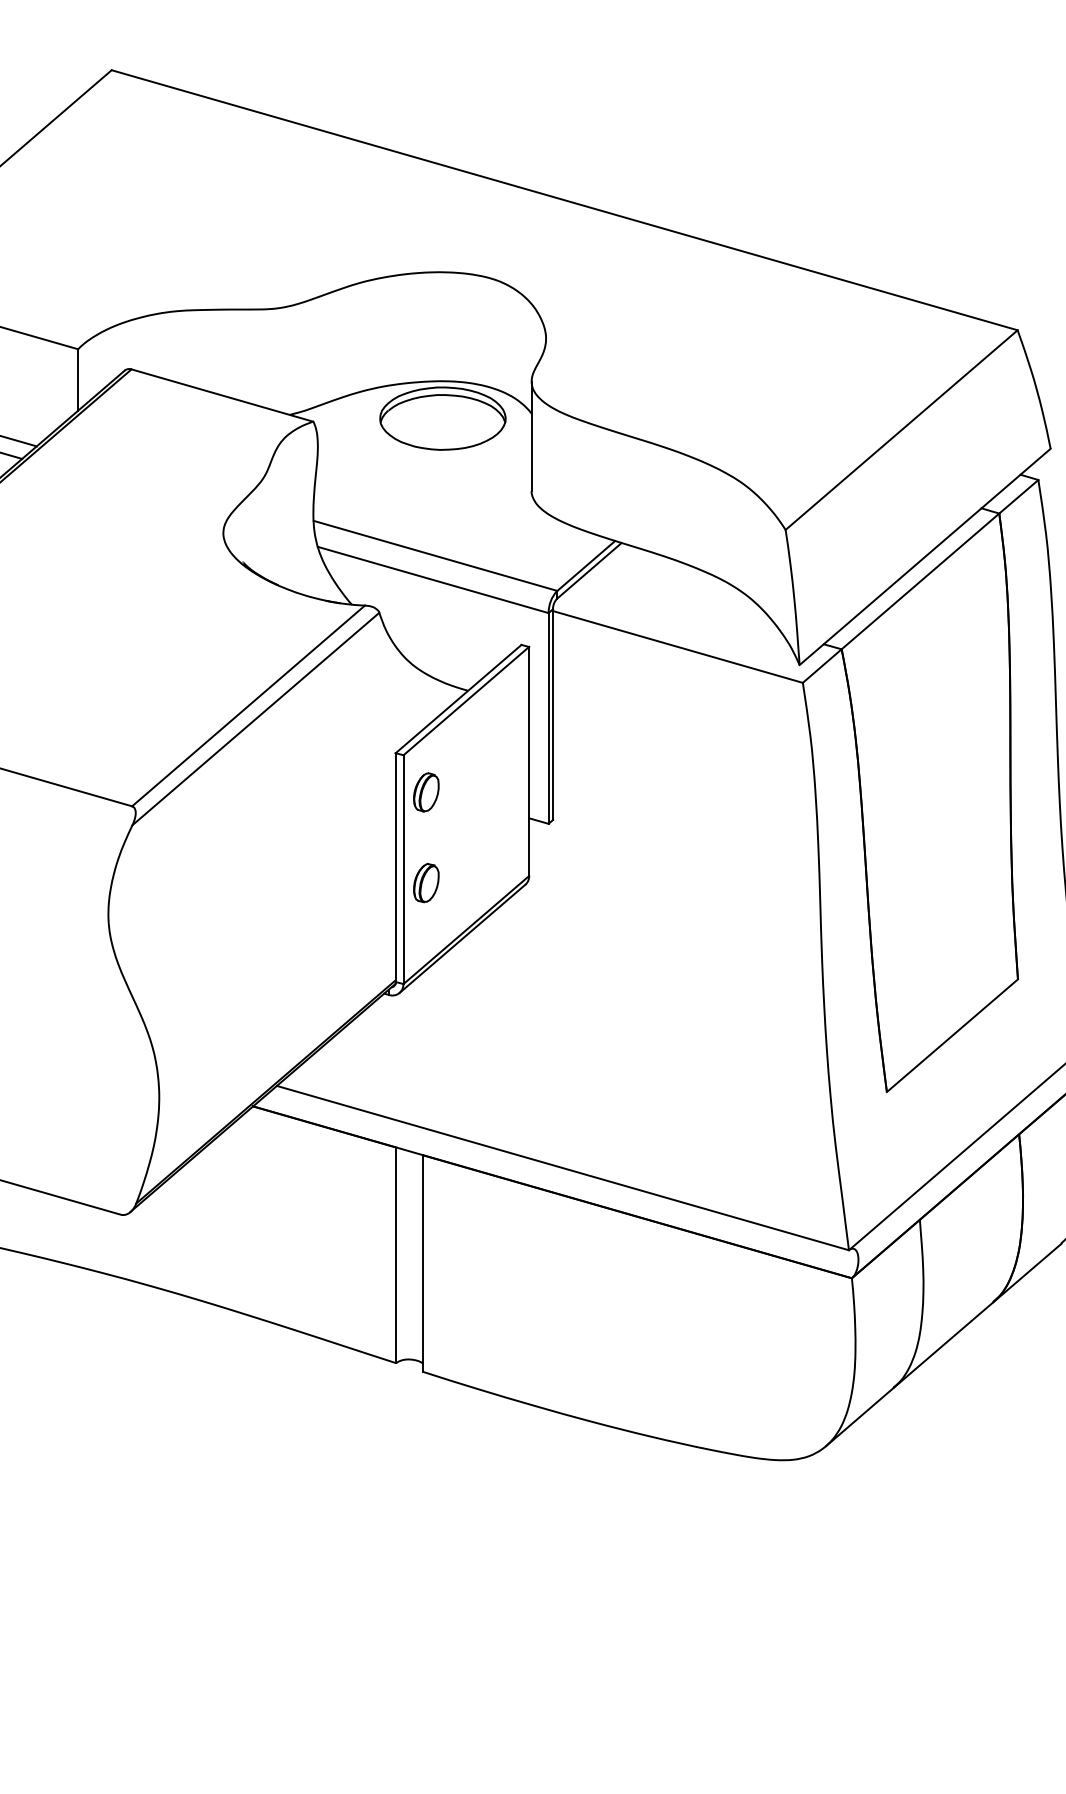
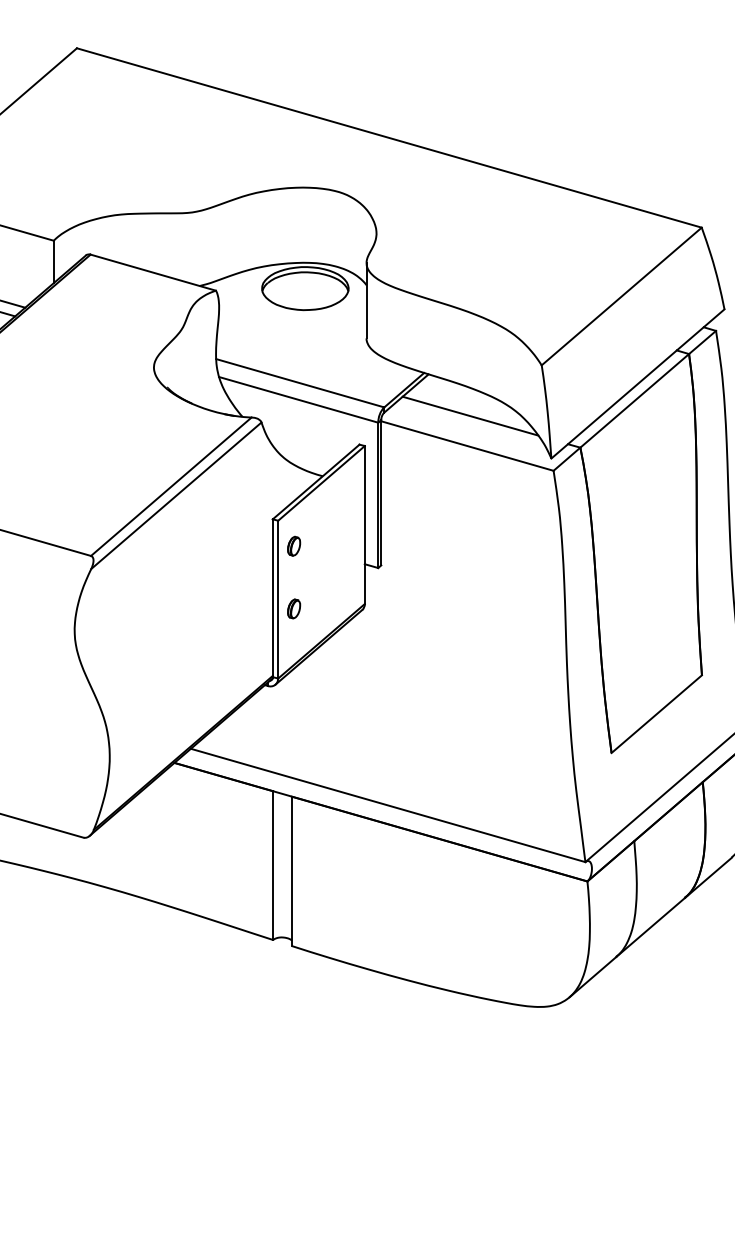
line: (682, 602) -> (470, 415), added
part: (427, 791) -> (294, 545), size x0.71
part: (427, 882) -> (294, 608), size x0.71

